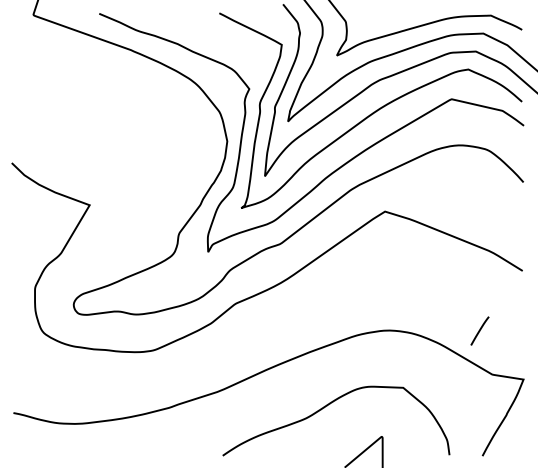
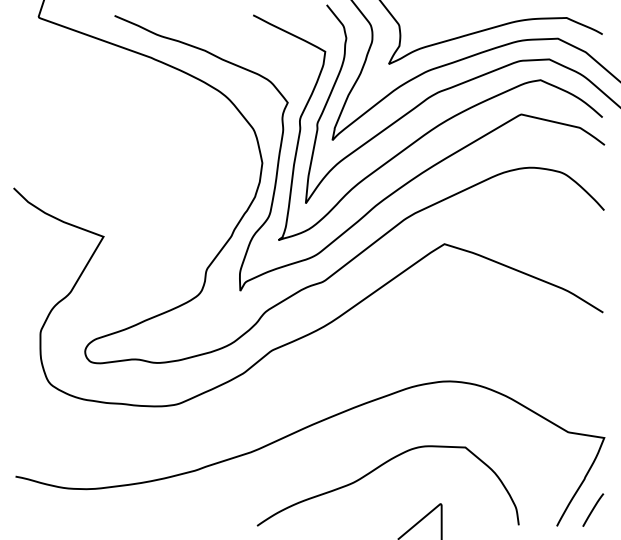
line: (479, 330) -> (592, 509), moved

